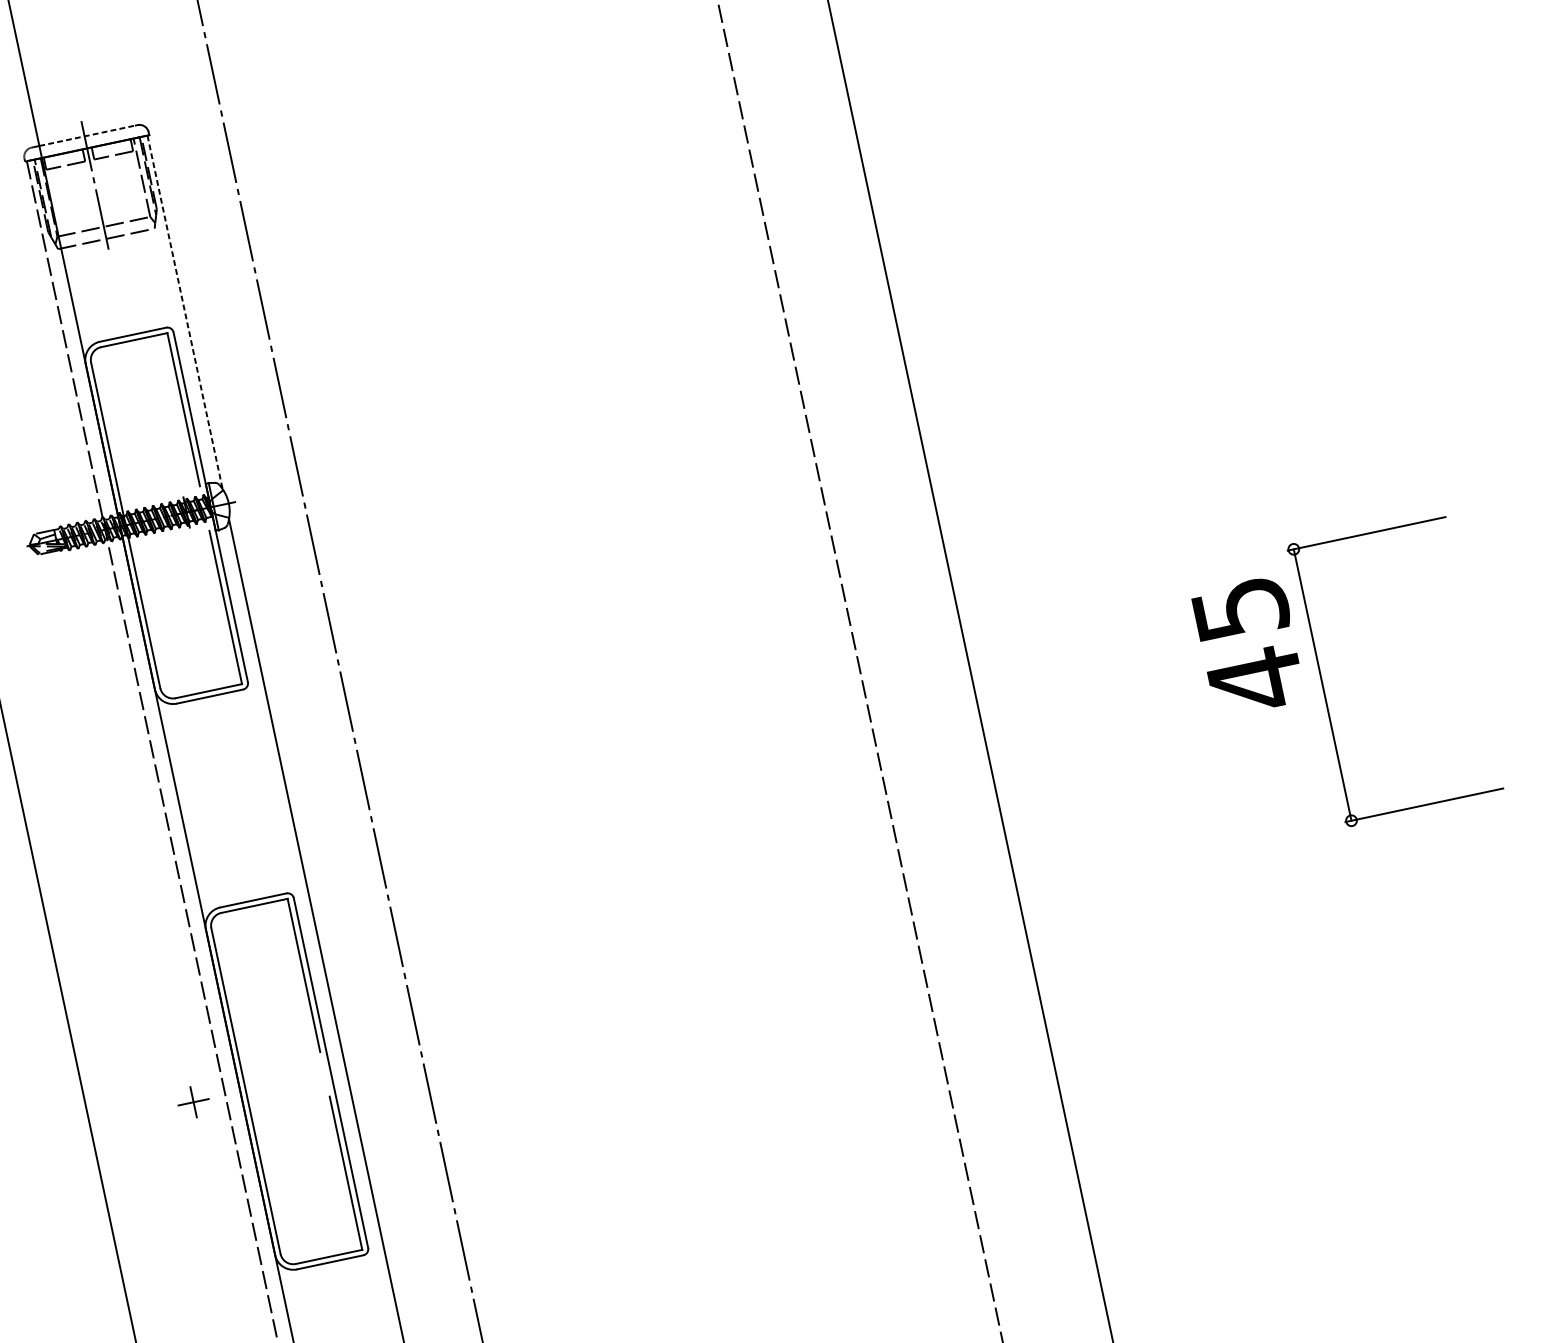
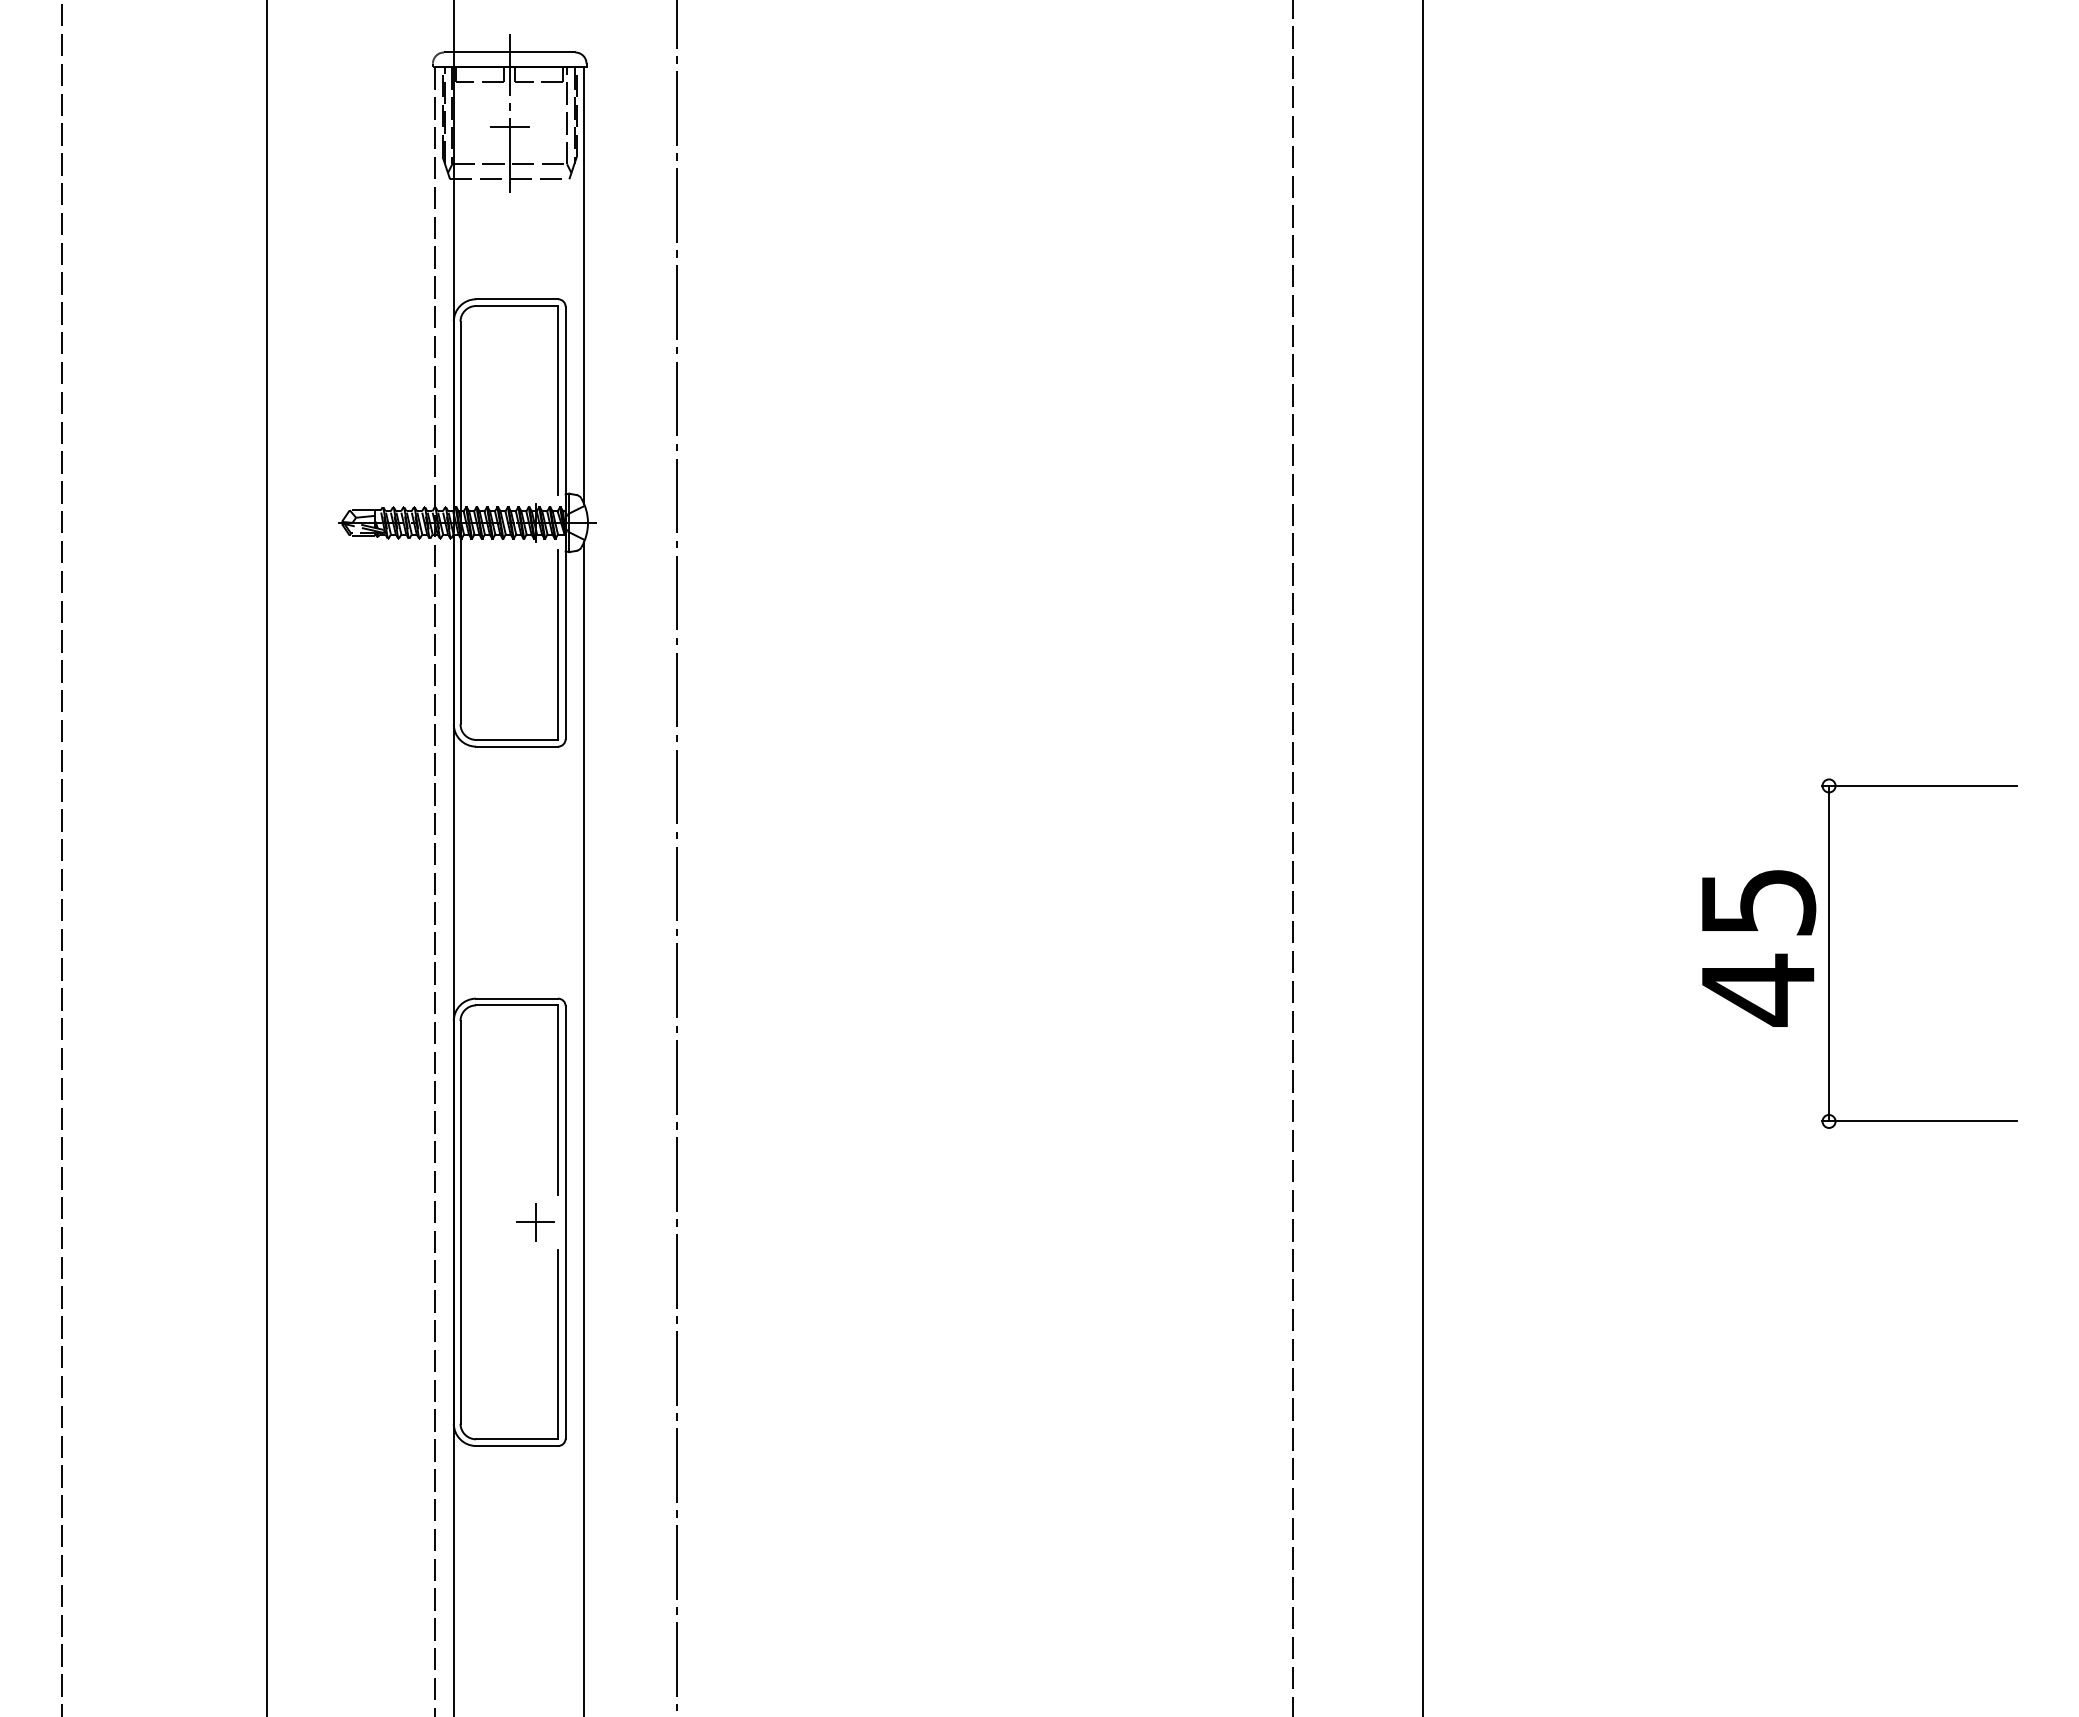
line: (87, 135) -> (513, 52), dashed -> solid
line: (97, 197) -> (509, 127), added
line: (185, 312) -> (584, 286), dashed -> solid
part: (1322, 684) -> (1829, 953), moved
part: (193, 1102) -> (535, 1222), moved

